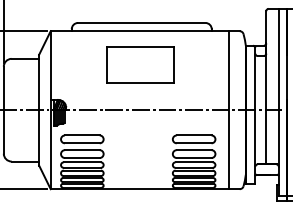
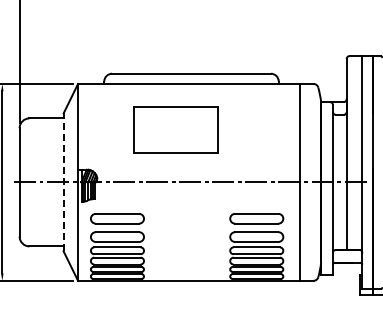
part: (140, 64) -> (175, 129), moved
line: (39, 110) -> (63, 182), solid -> dashed

